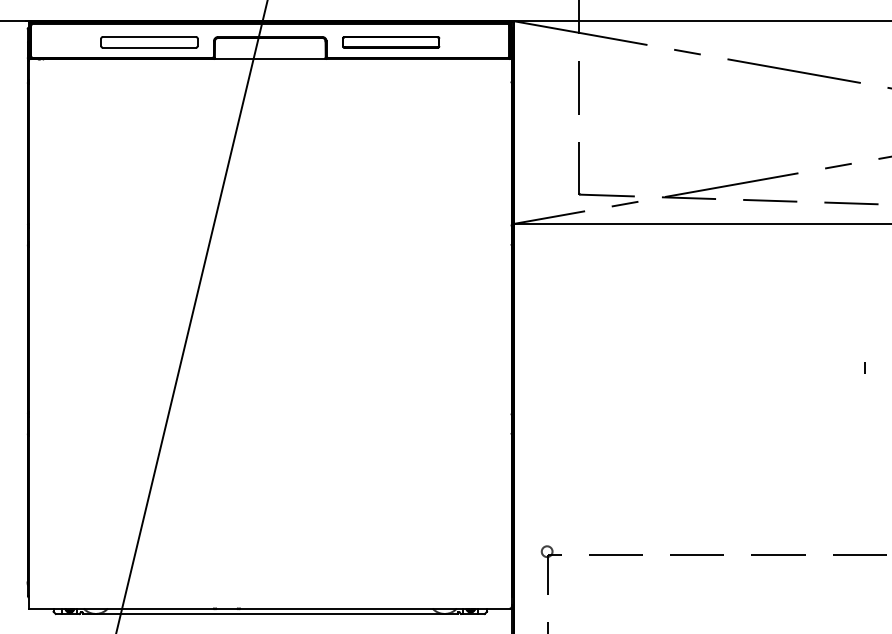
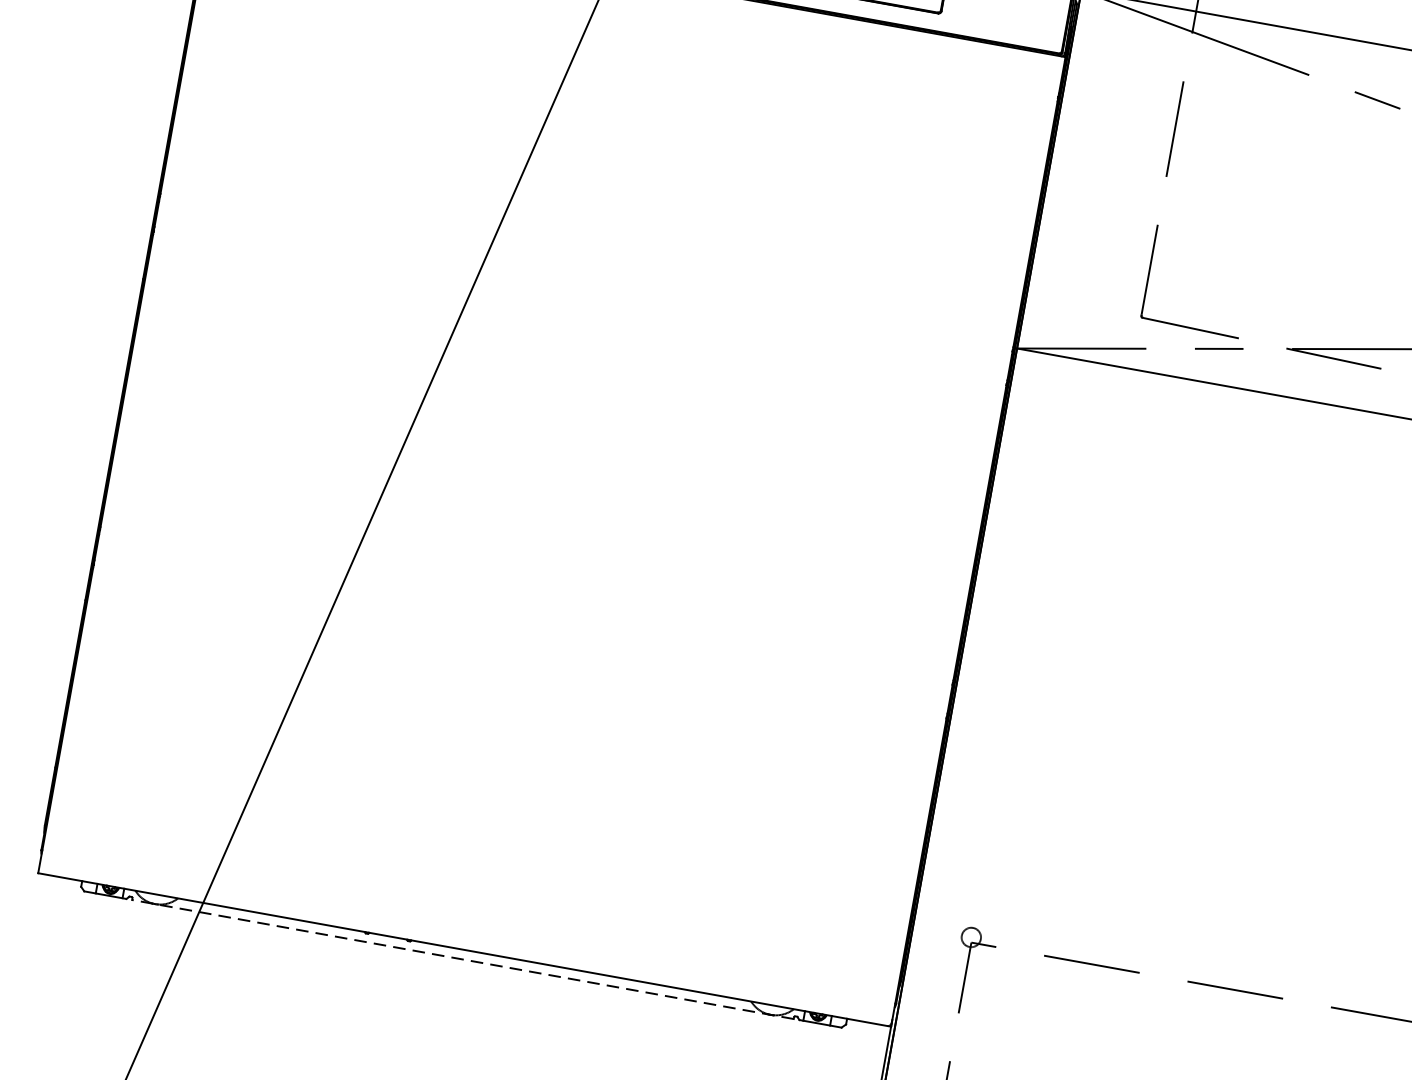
line: (269, 613) -> (461, 958), solid -> dashed

